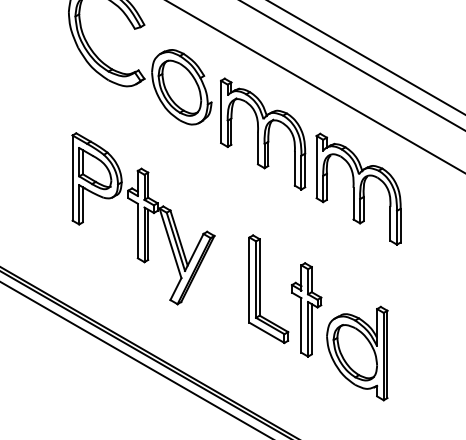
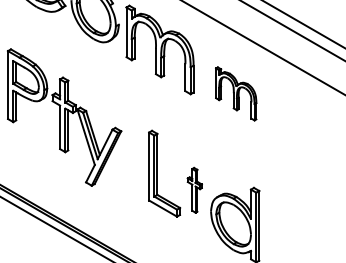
part: (358, 188) -> (236, 93), size x0.6
part: (306, 309) -> (194, 189), size x0.6

